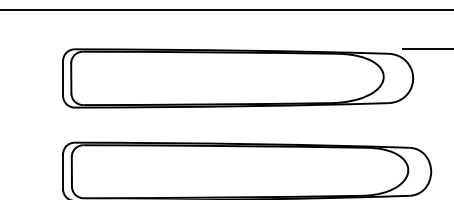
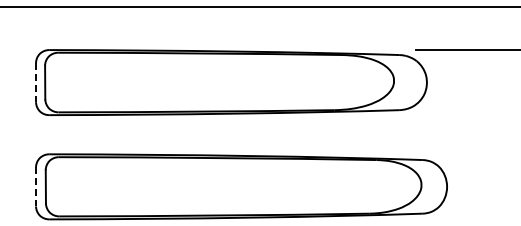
line: (63, 78) -> (36, 82), solid -> dashed
line: (63, 171) -> (36, 186), solid -> dashed

